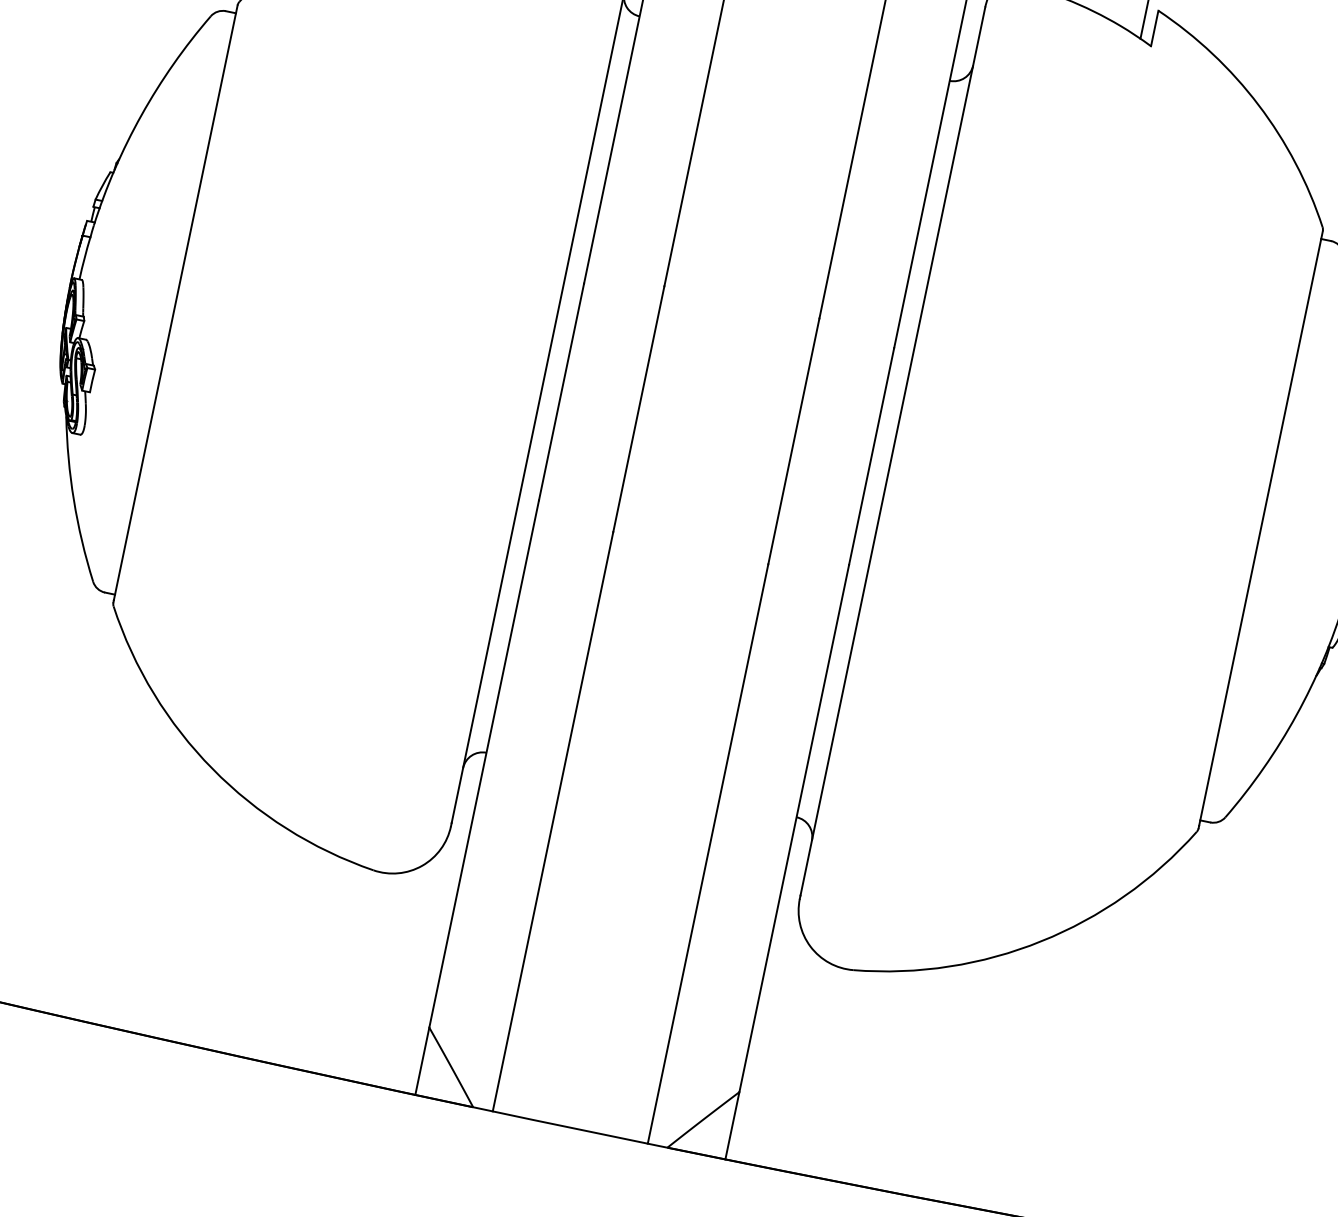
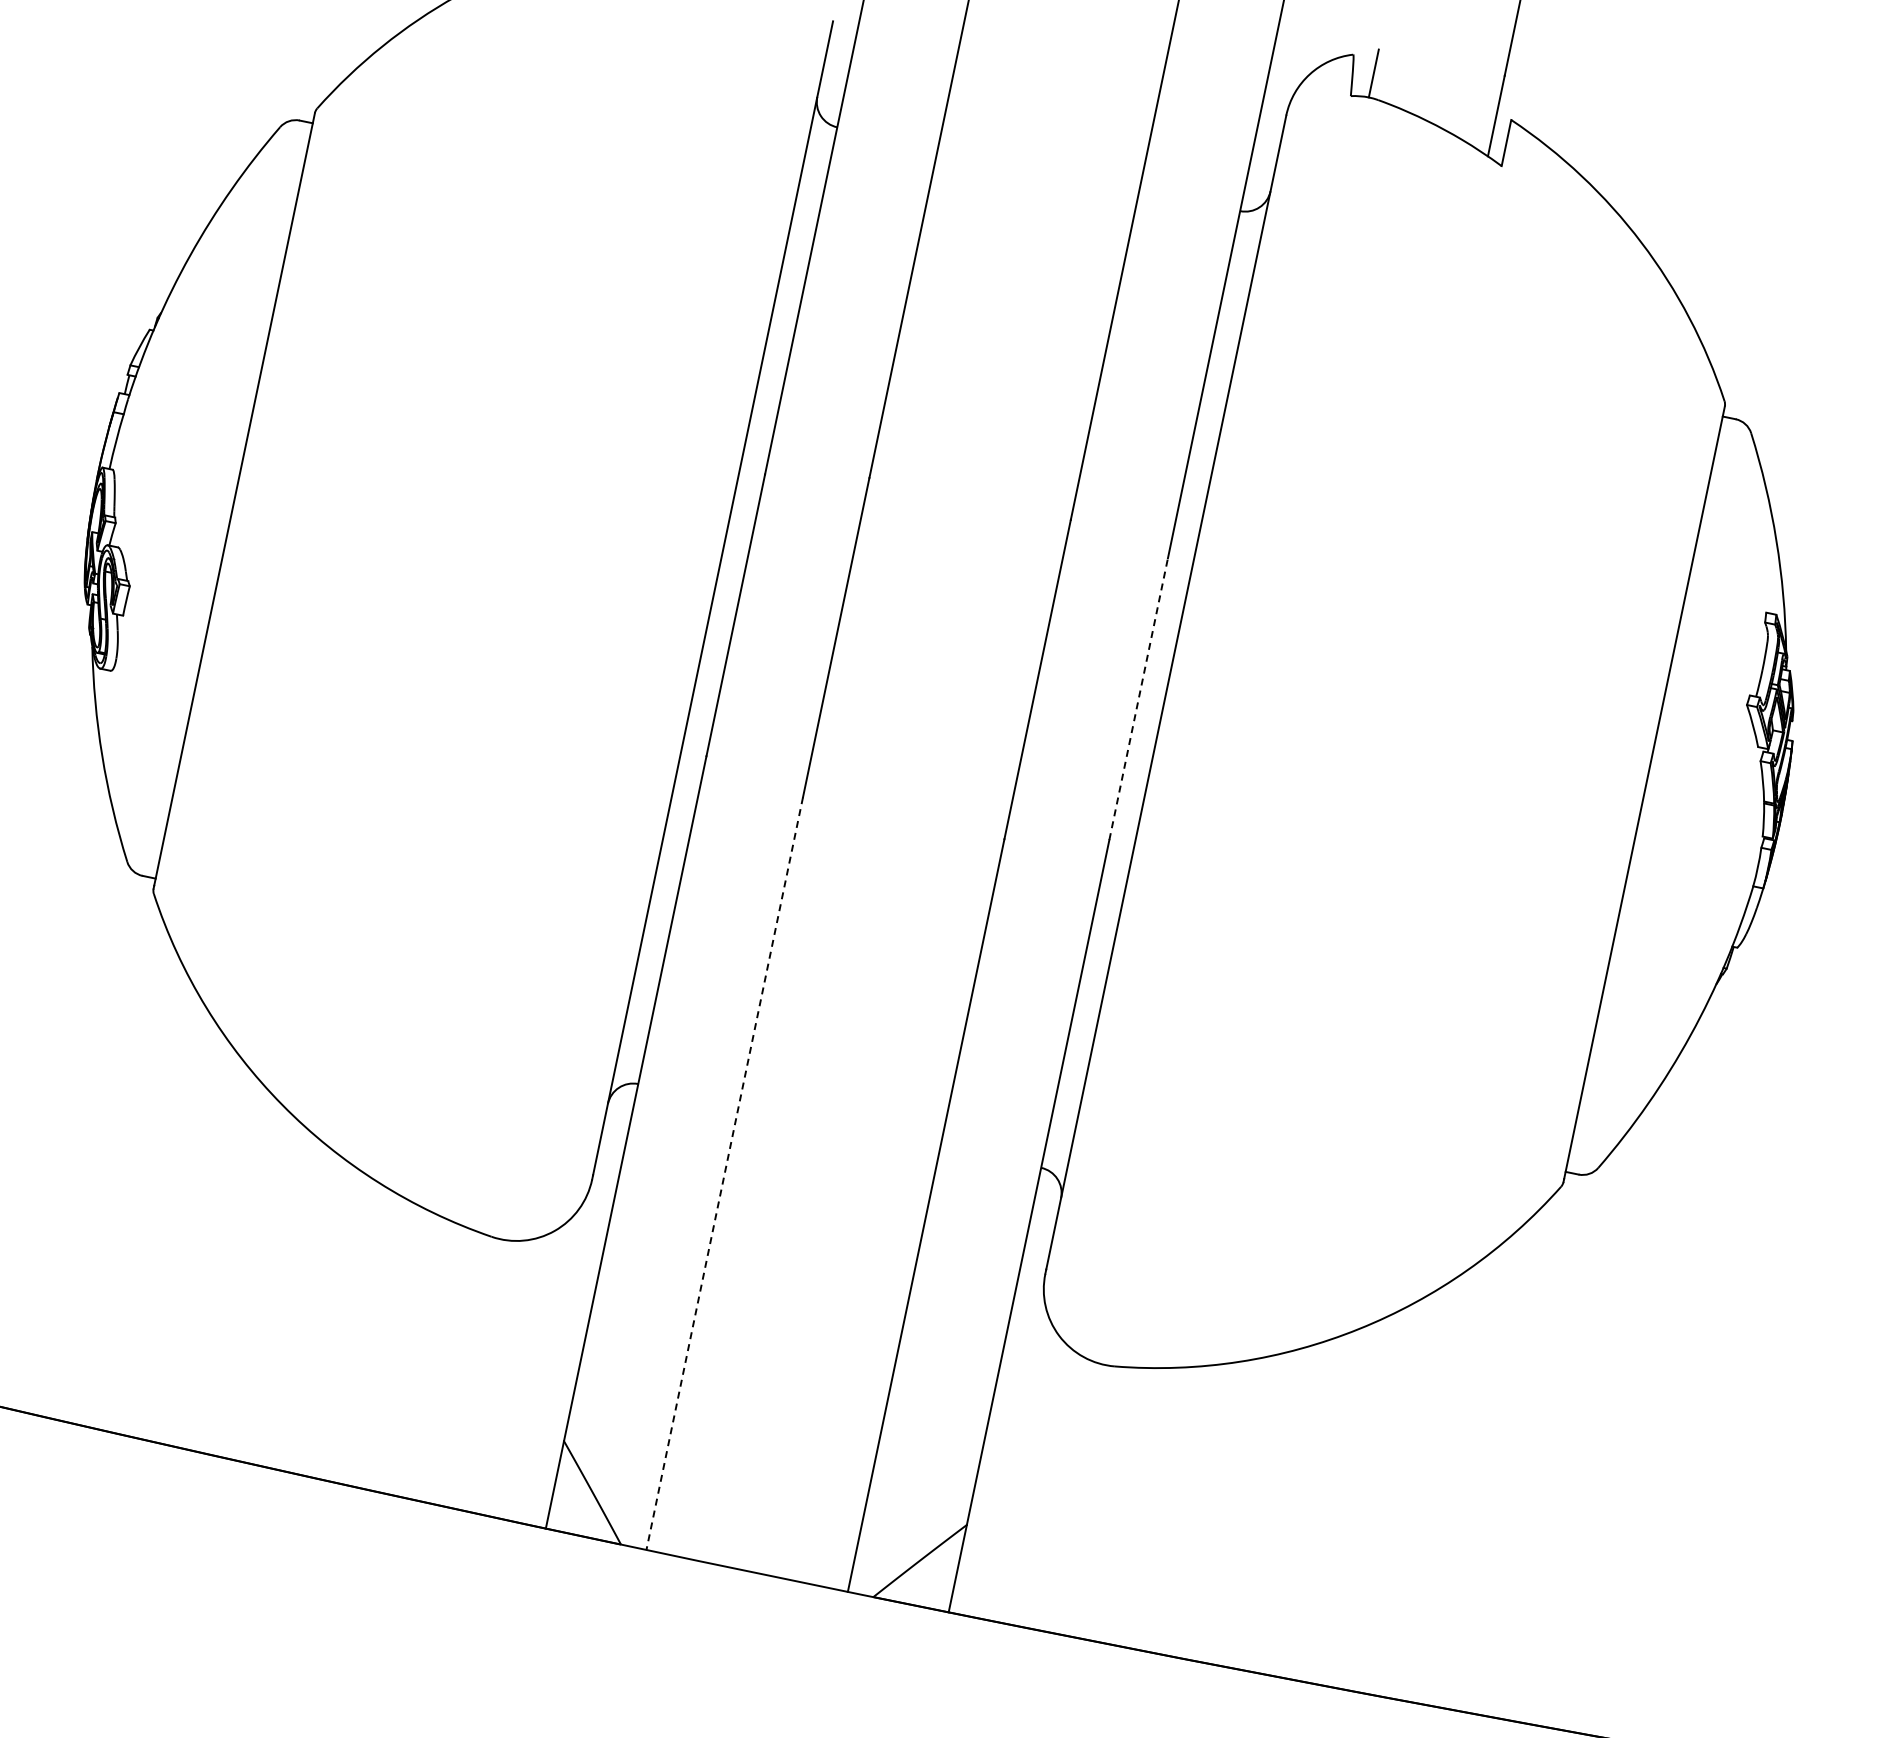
line: (871, 456) -> (1138, 699), solid -> dashed
line: (552, 822) -> (724, 1174), solid -> dashed

